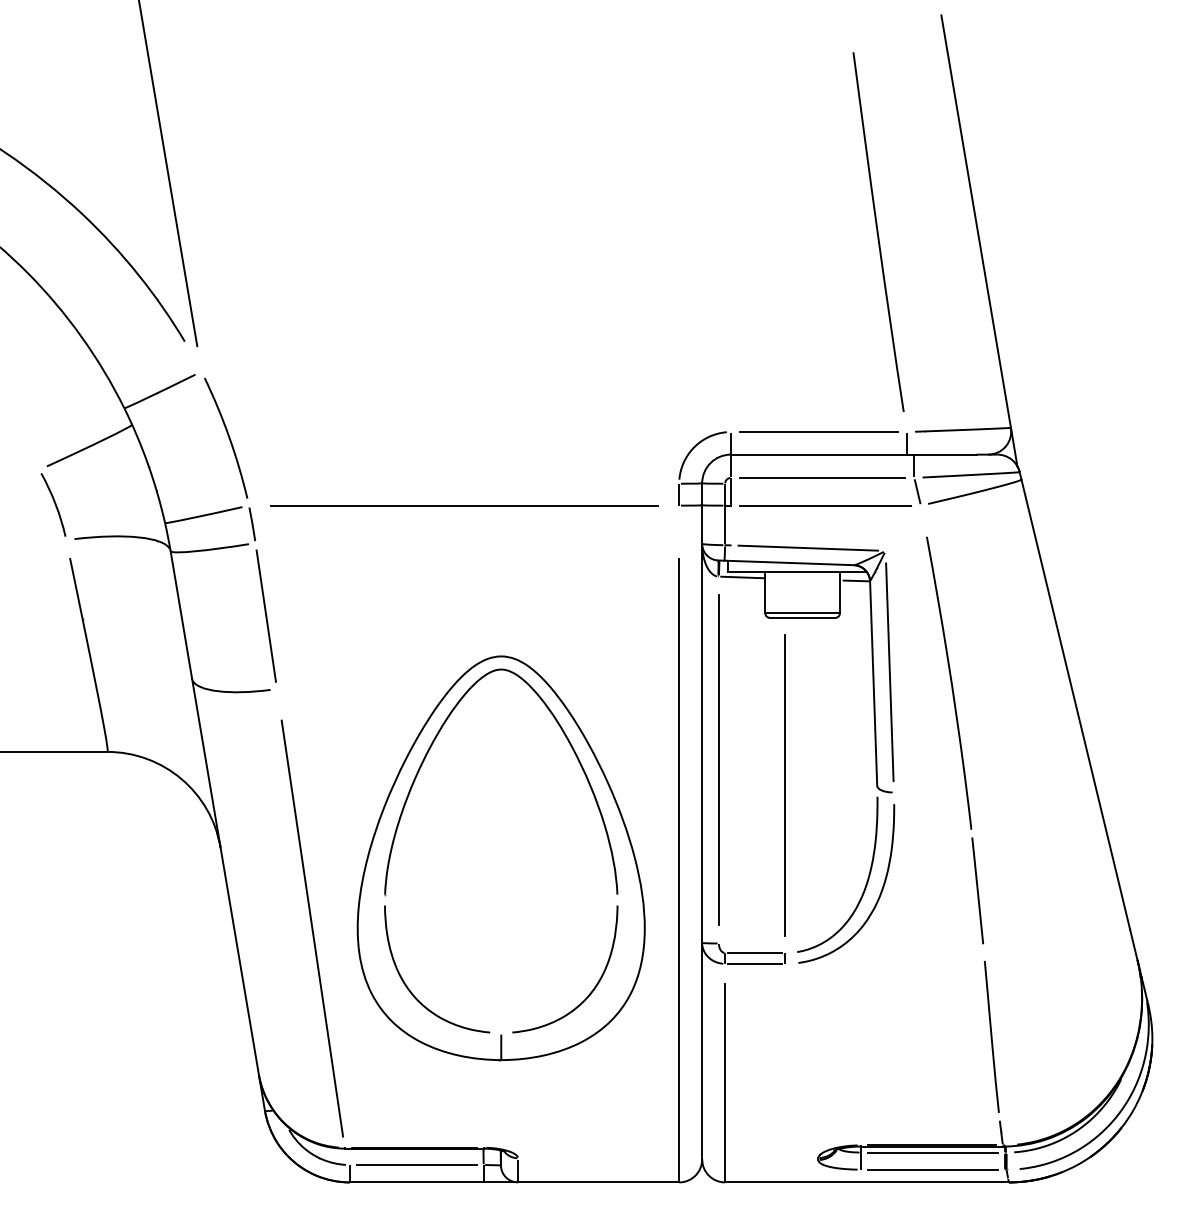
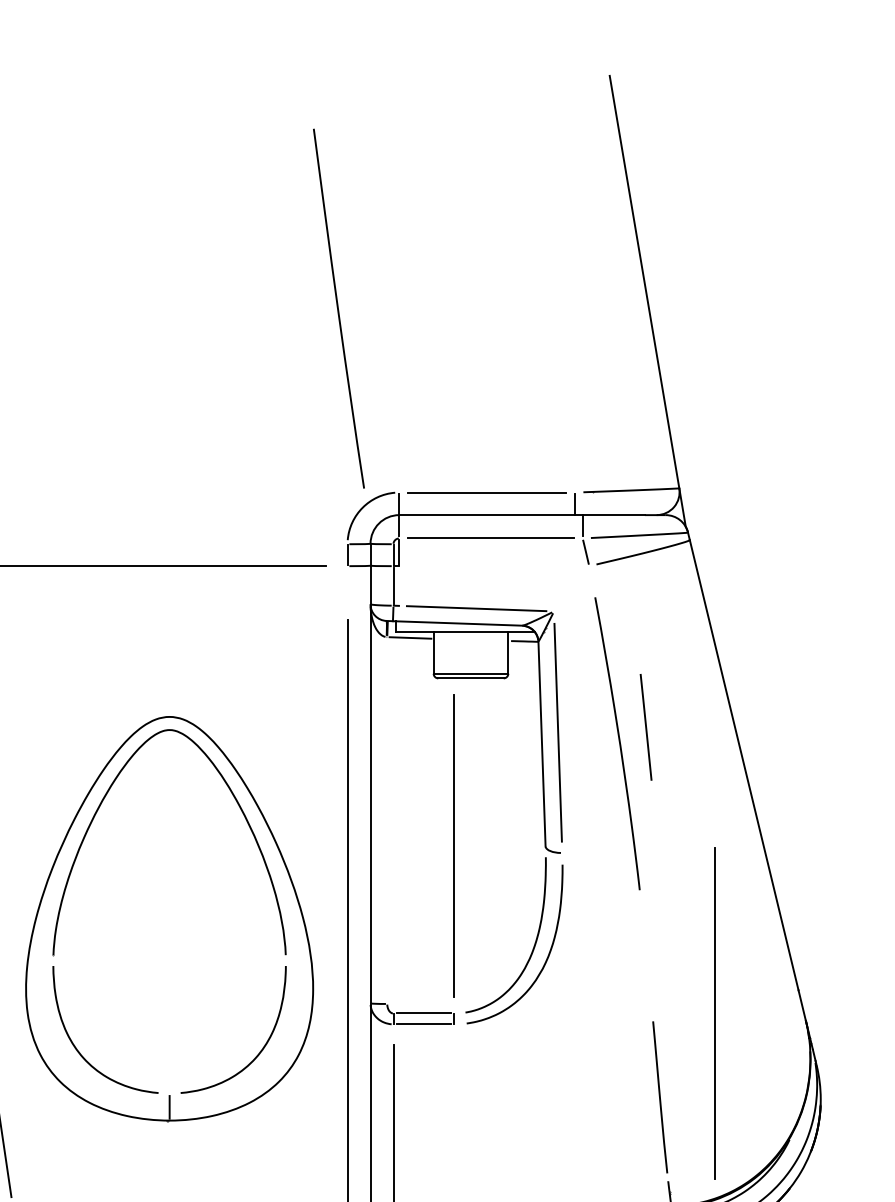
curve: (878, 232) -> (338, 309), moved
line: (825, 505) -> (493, 566), removed
line: (718, 759) -> (714, 1013), moved
line: (977, 890) -> (645, 727), moved

